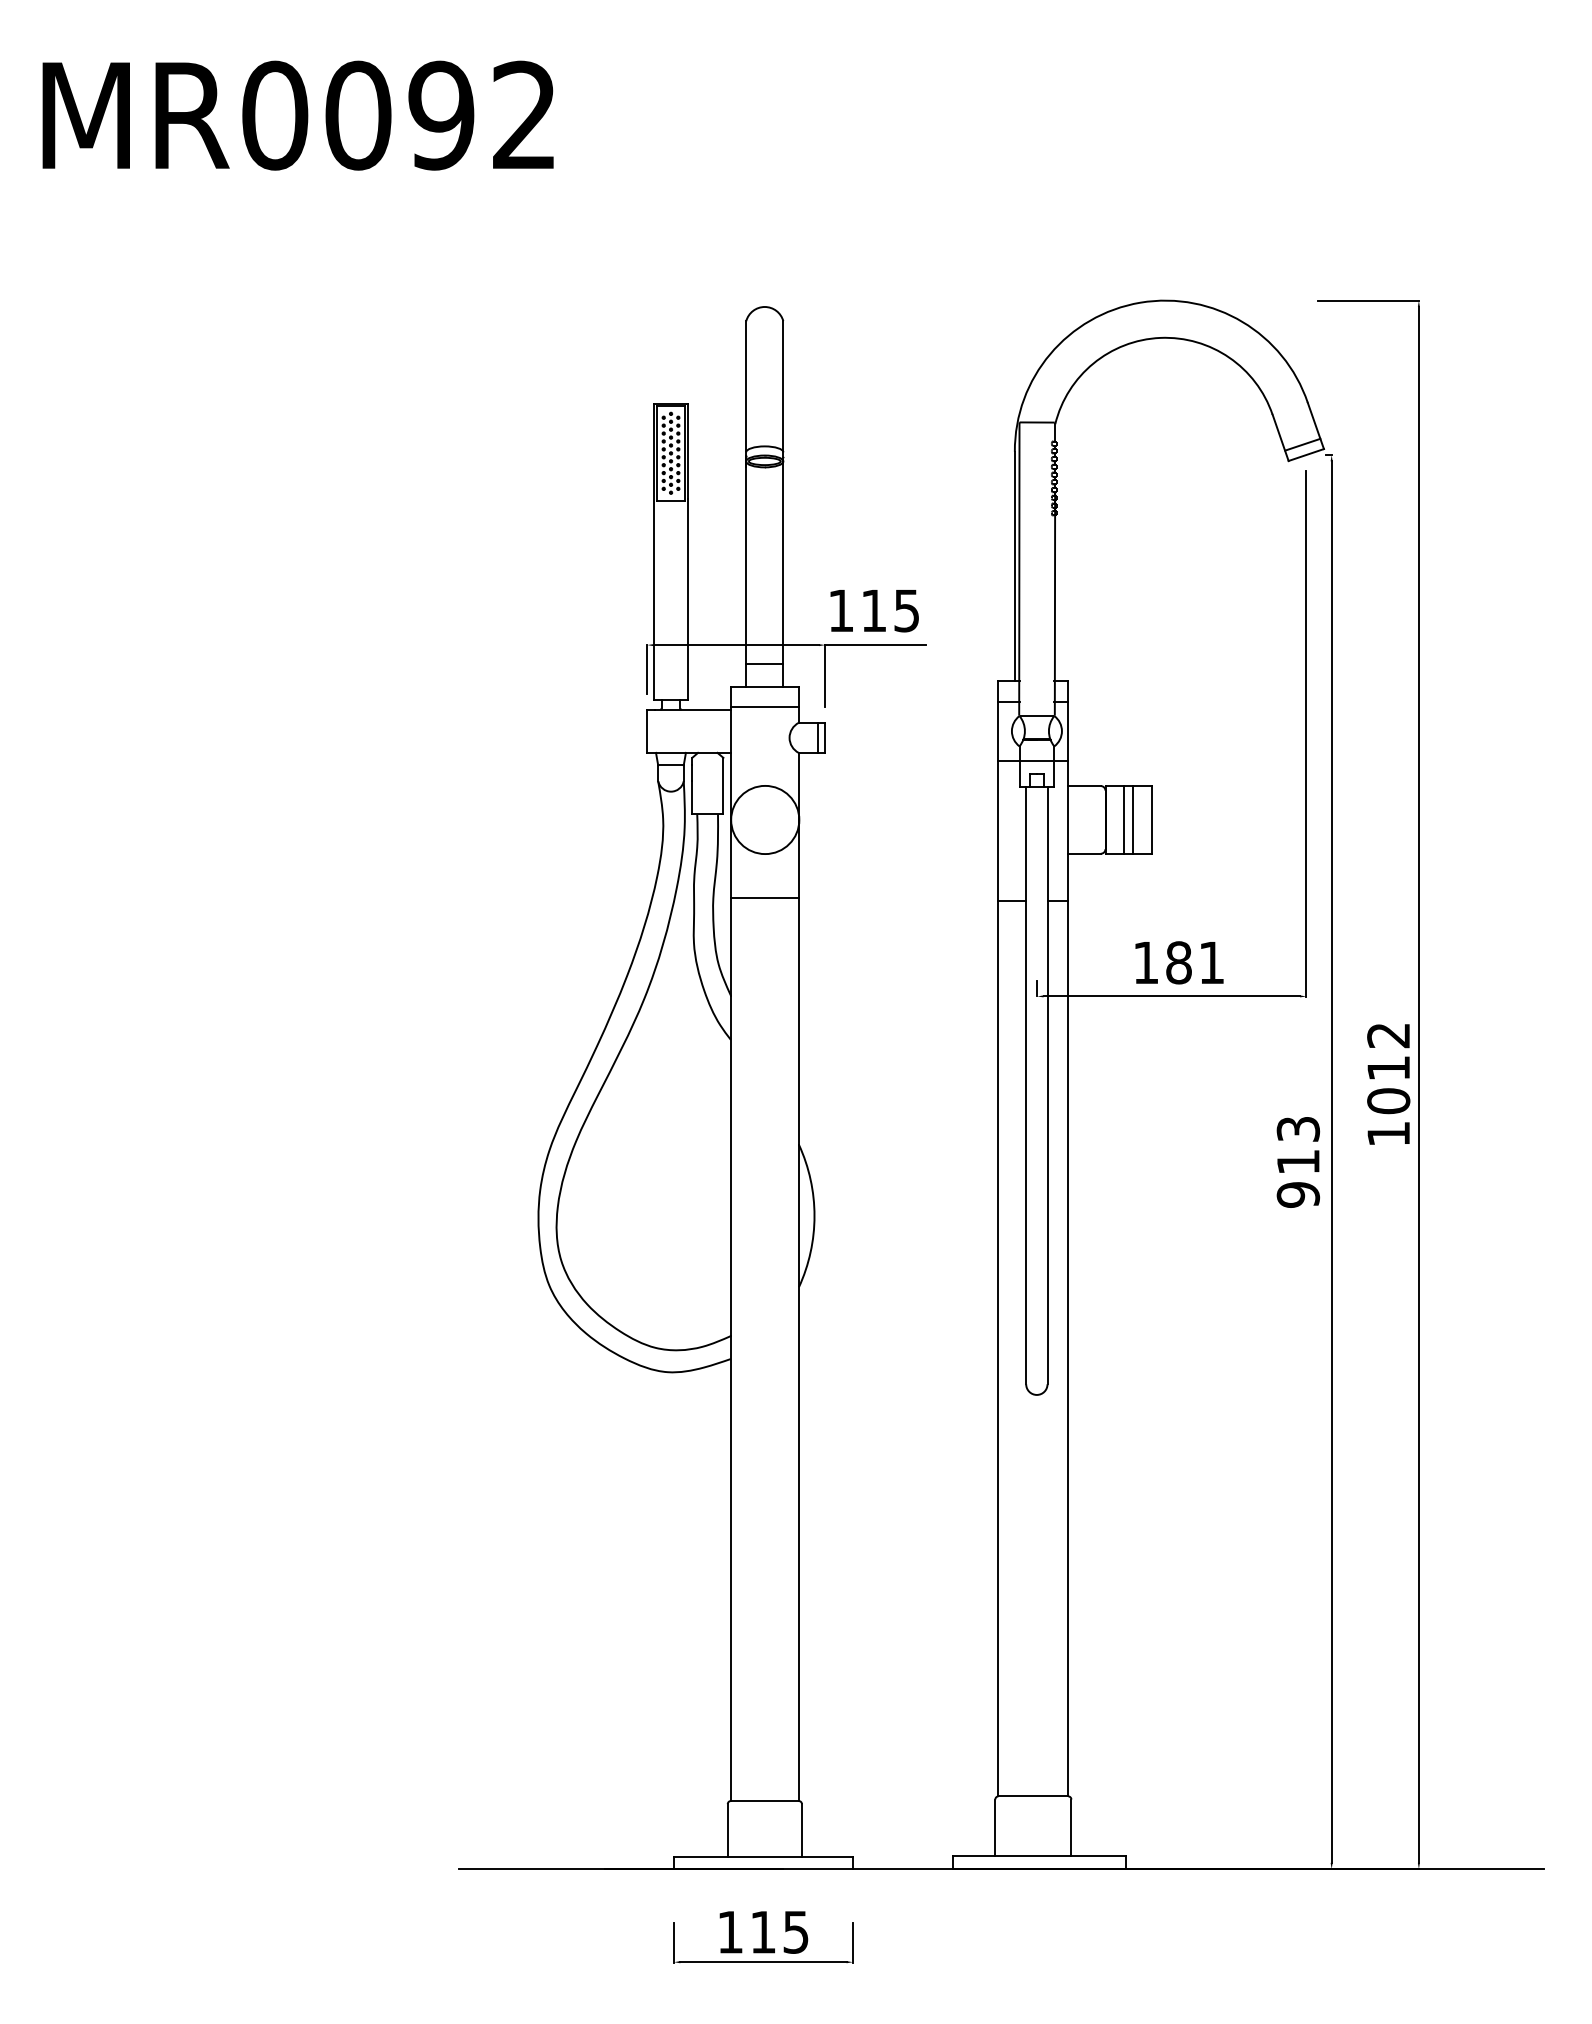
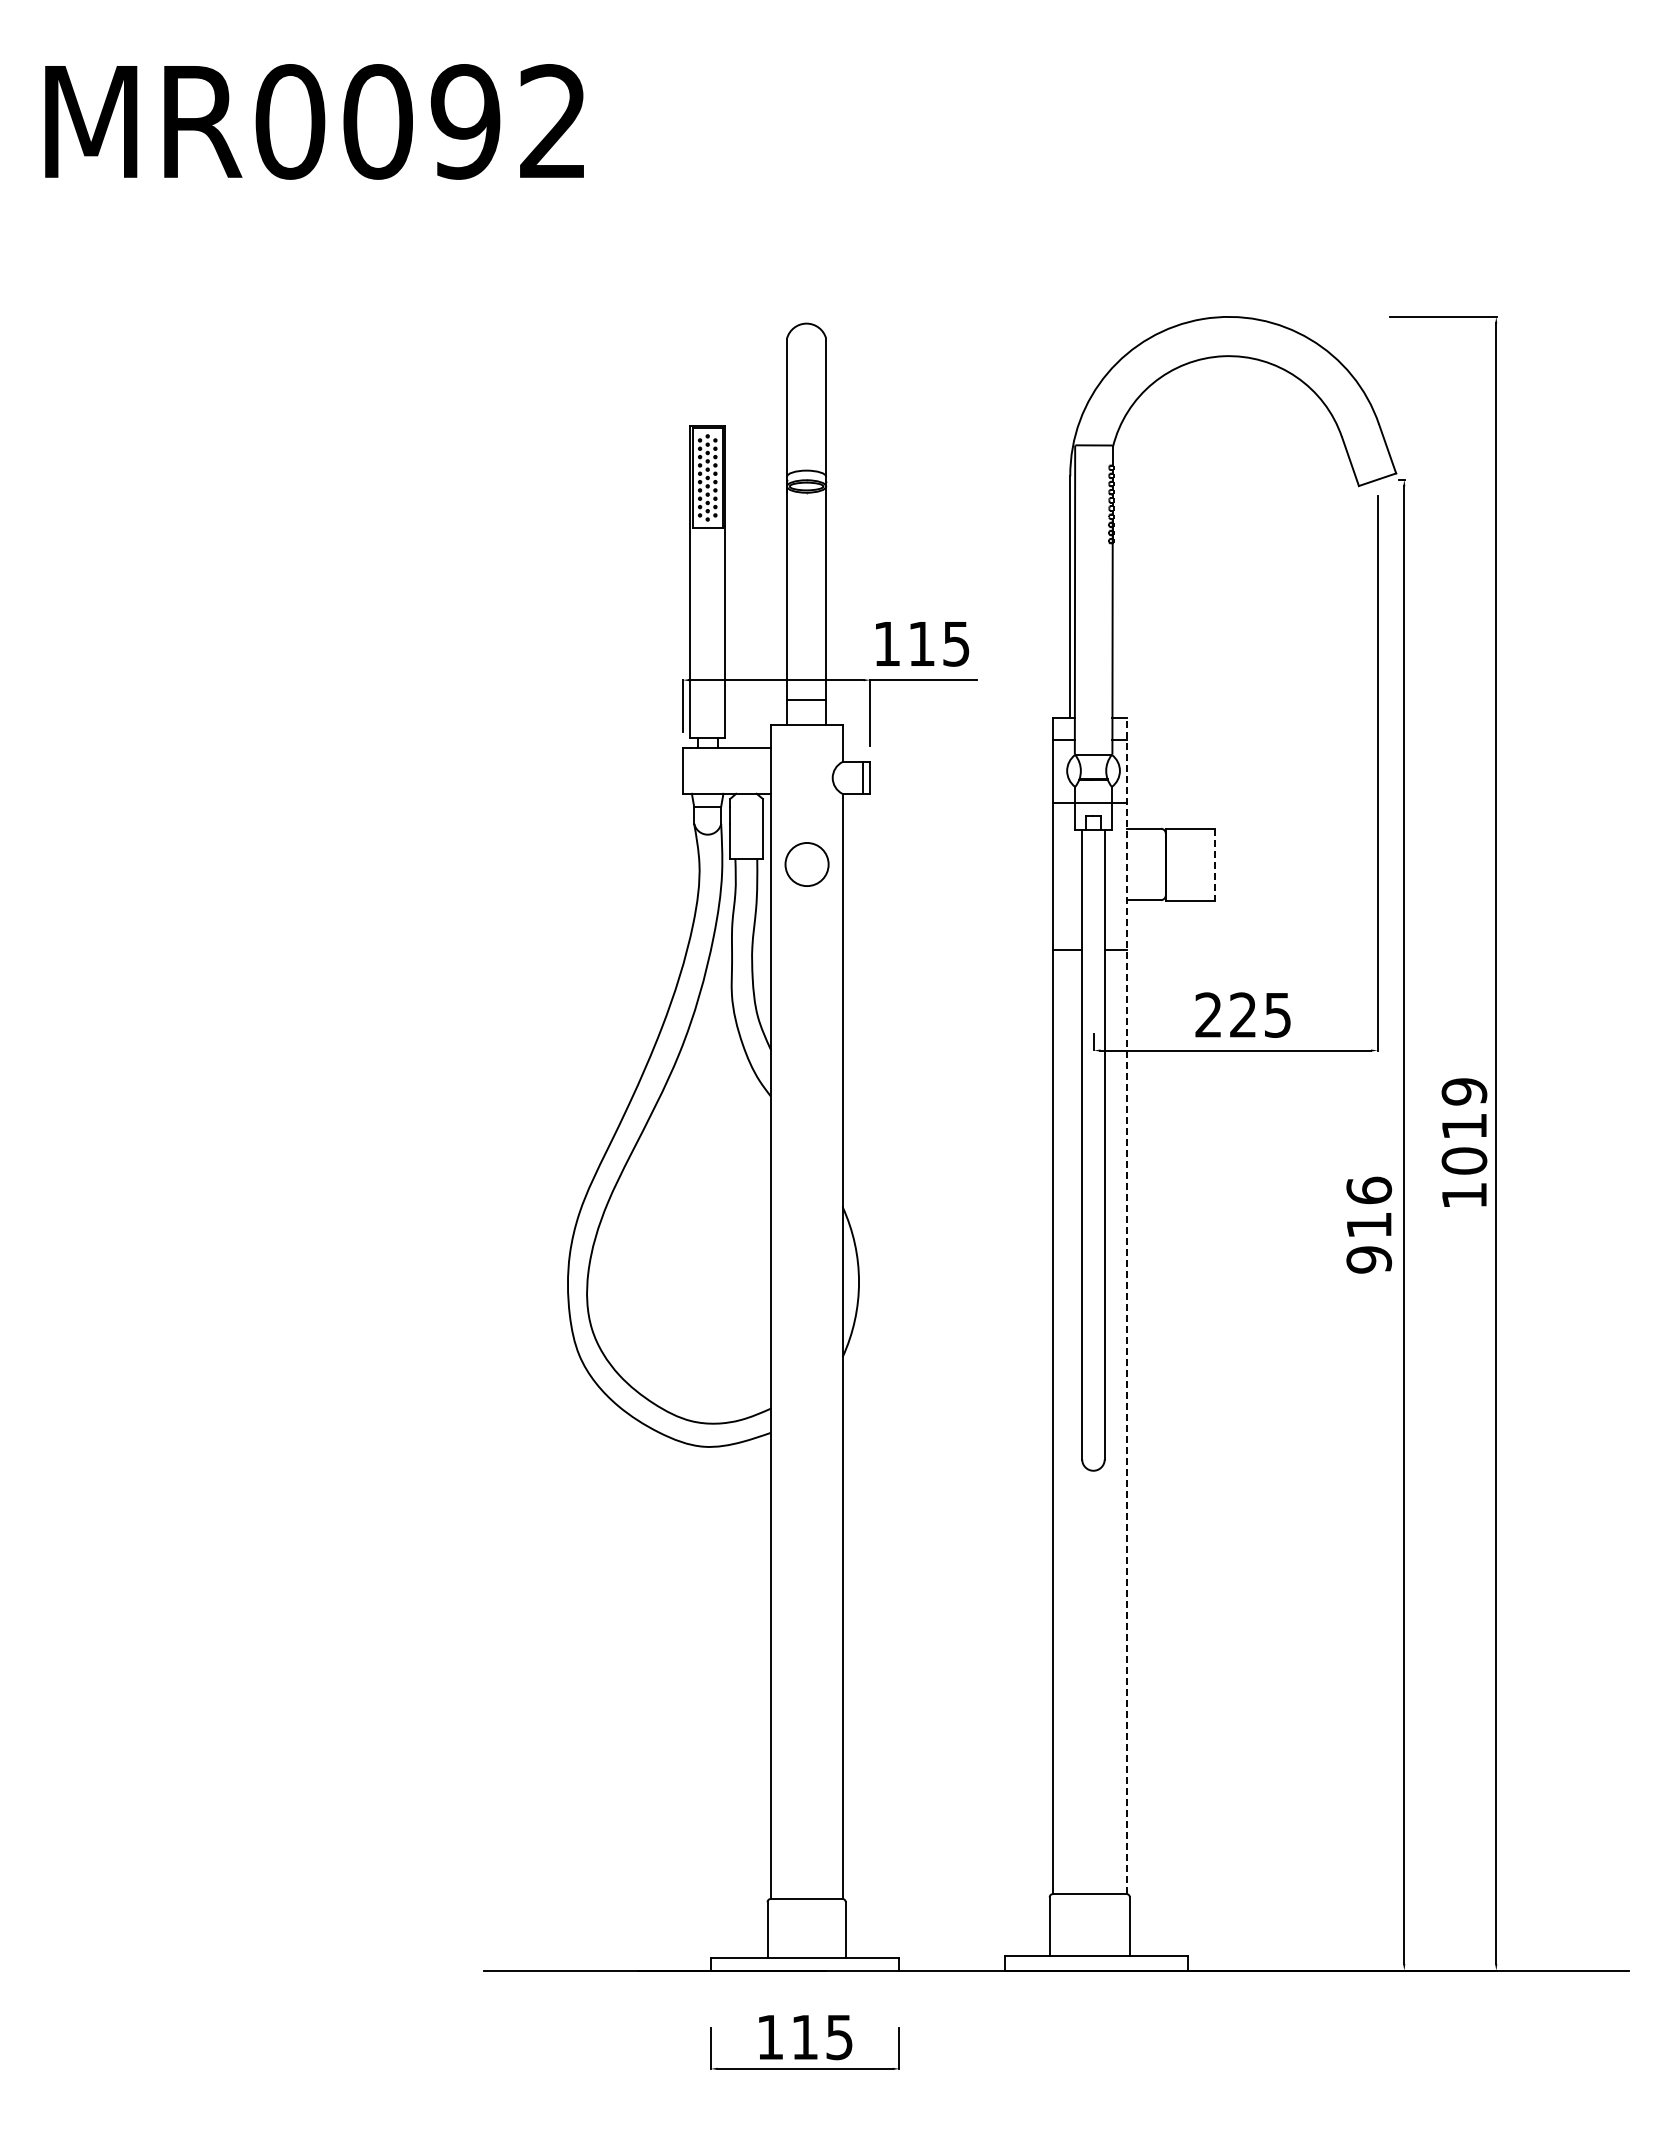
line: (1302, 444) -> (1373, 468), removed
line: (764, 707) -> (806, 745), removed
circle: (765, 819) -> (807, 864), size x0.6
line: (1124, 819) -> (1185, 864), removed
line: (1133, 819) -> (1195, 864), removed
line: (1151, 819) -> (1214, 864), solid -> dashed
line: (764, 898) -> (806, 947), removed
text: (1178, 962) -> (1242, 1014), 181 -> 225
text: (1388, 1035) -> (1464, 1091), 1012 -> 1019
text: (1298, 1129) -> (1369, 1190), 913 -> 916
line: (1068, 1238) -> (1126, 1305), solid -> dashed

